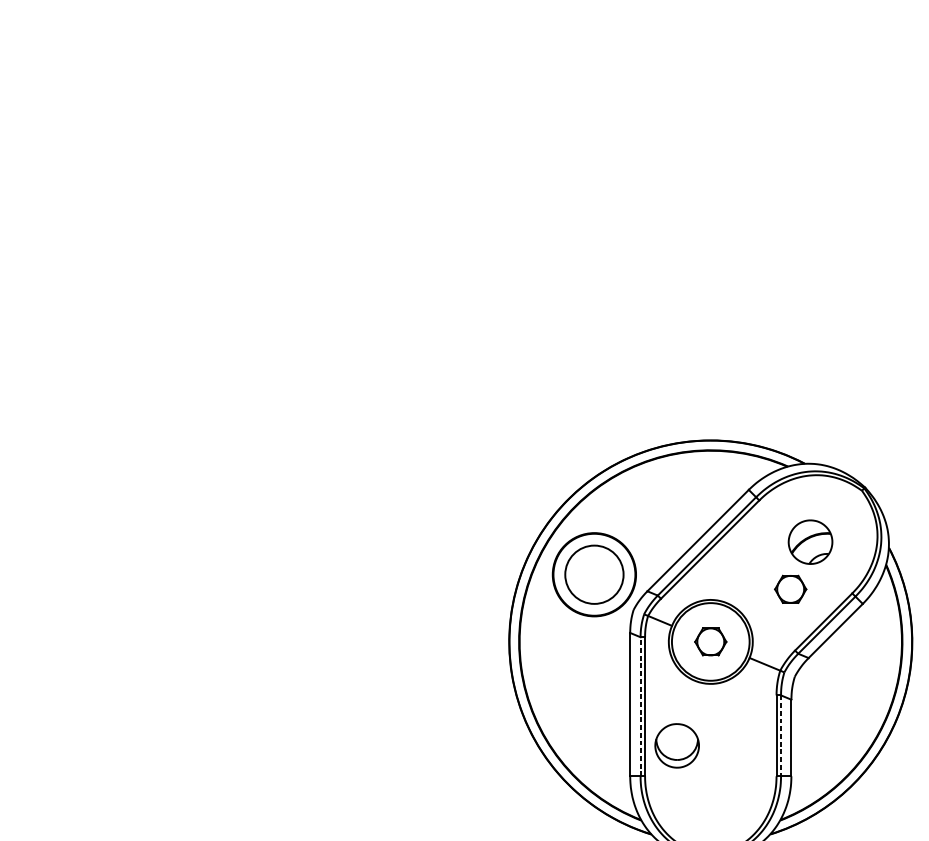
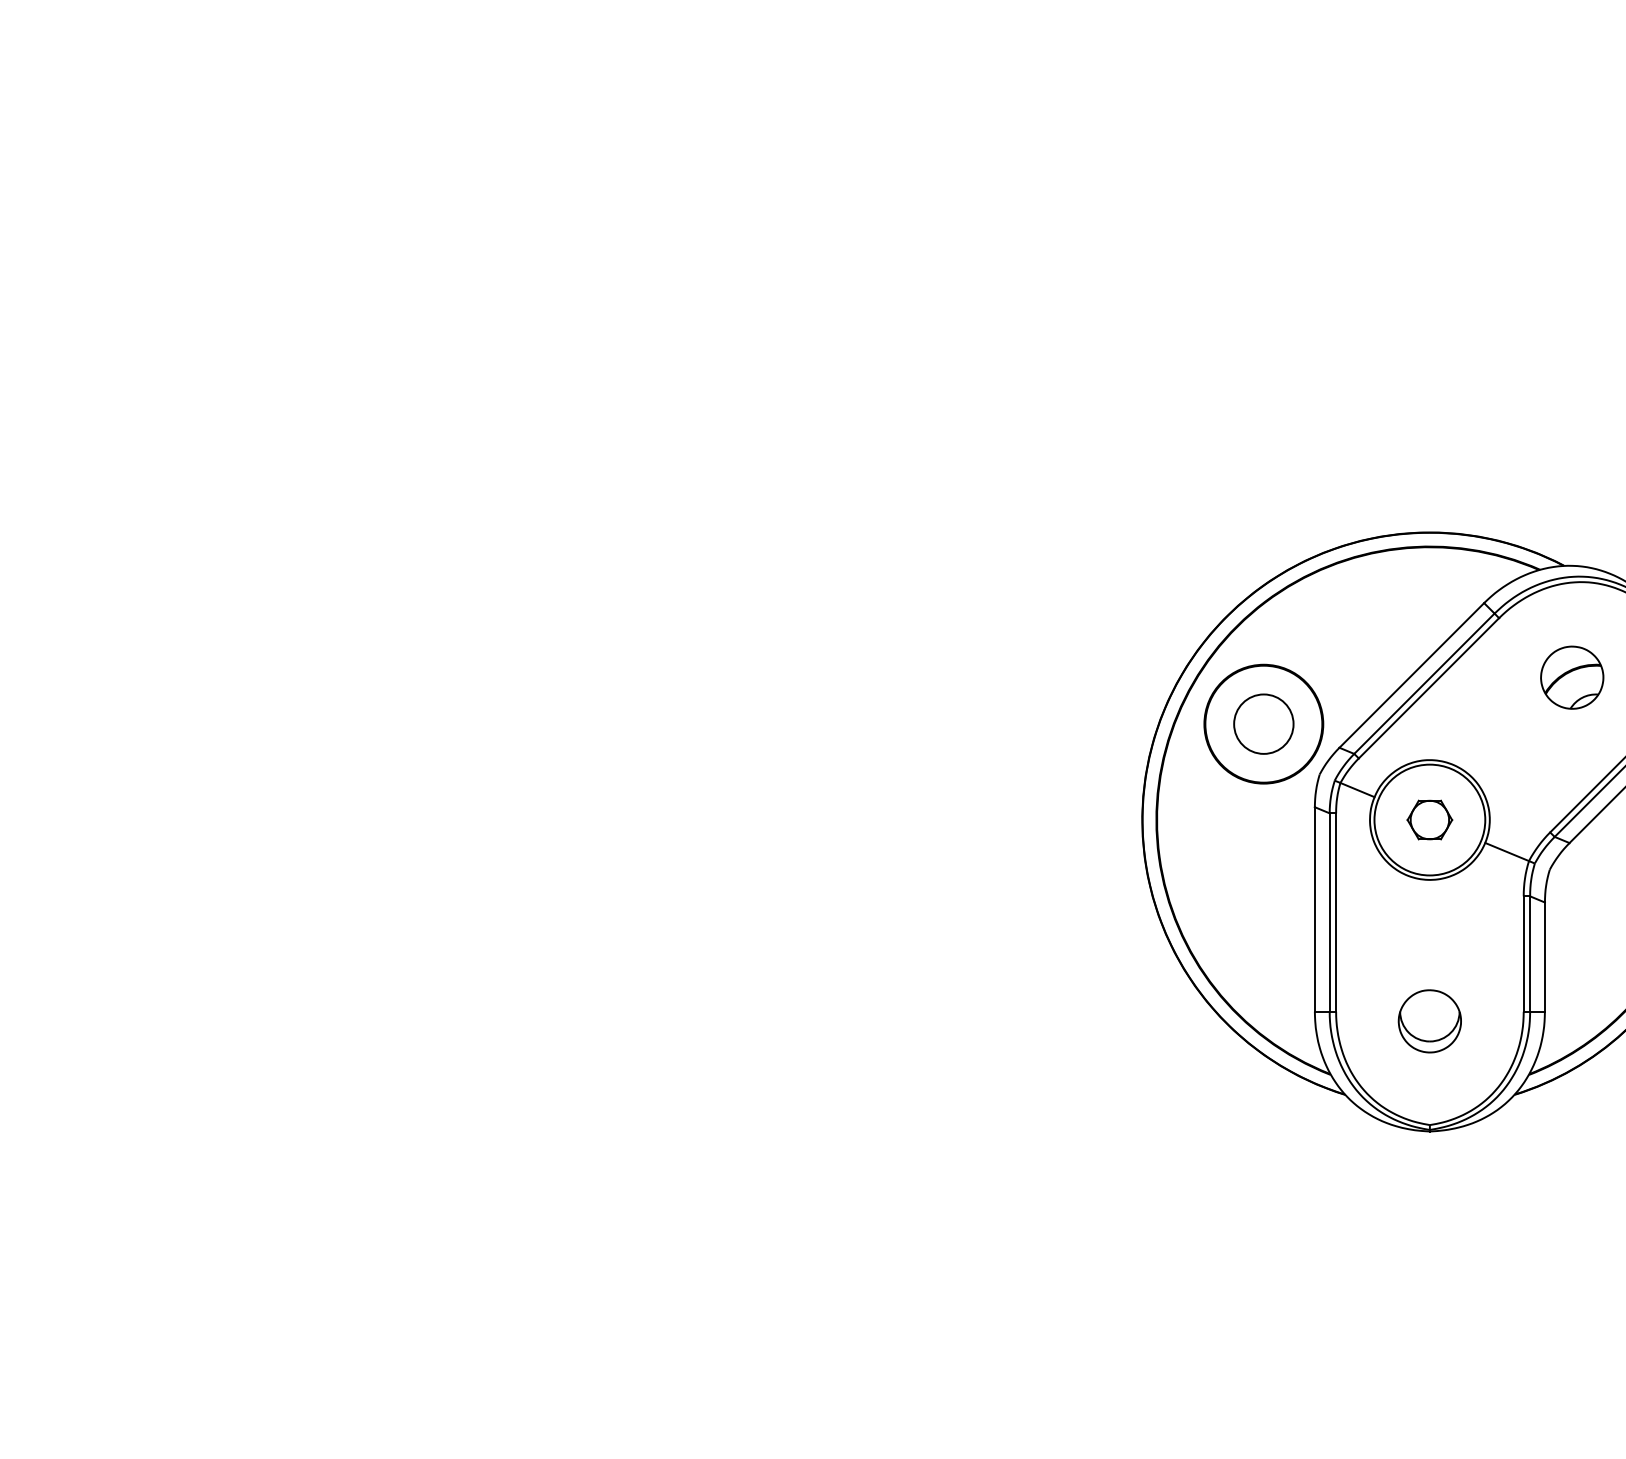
circle: (594, 574) -> (1263, 723), size x0.71
part: (790, 588) -> (1543, 744), removed
line: (640, 706) -> (1329, 912), dashed -> solid
line: (781, 736) -> (1530, 954), dashed -> solid
part: (676, 745) -> (1429, 1021), moved

